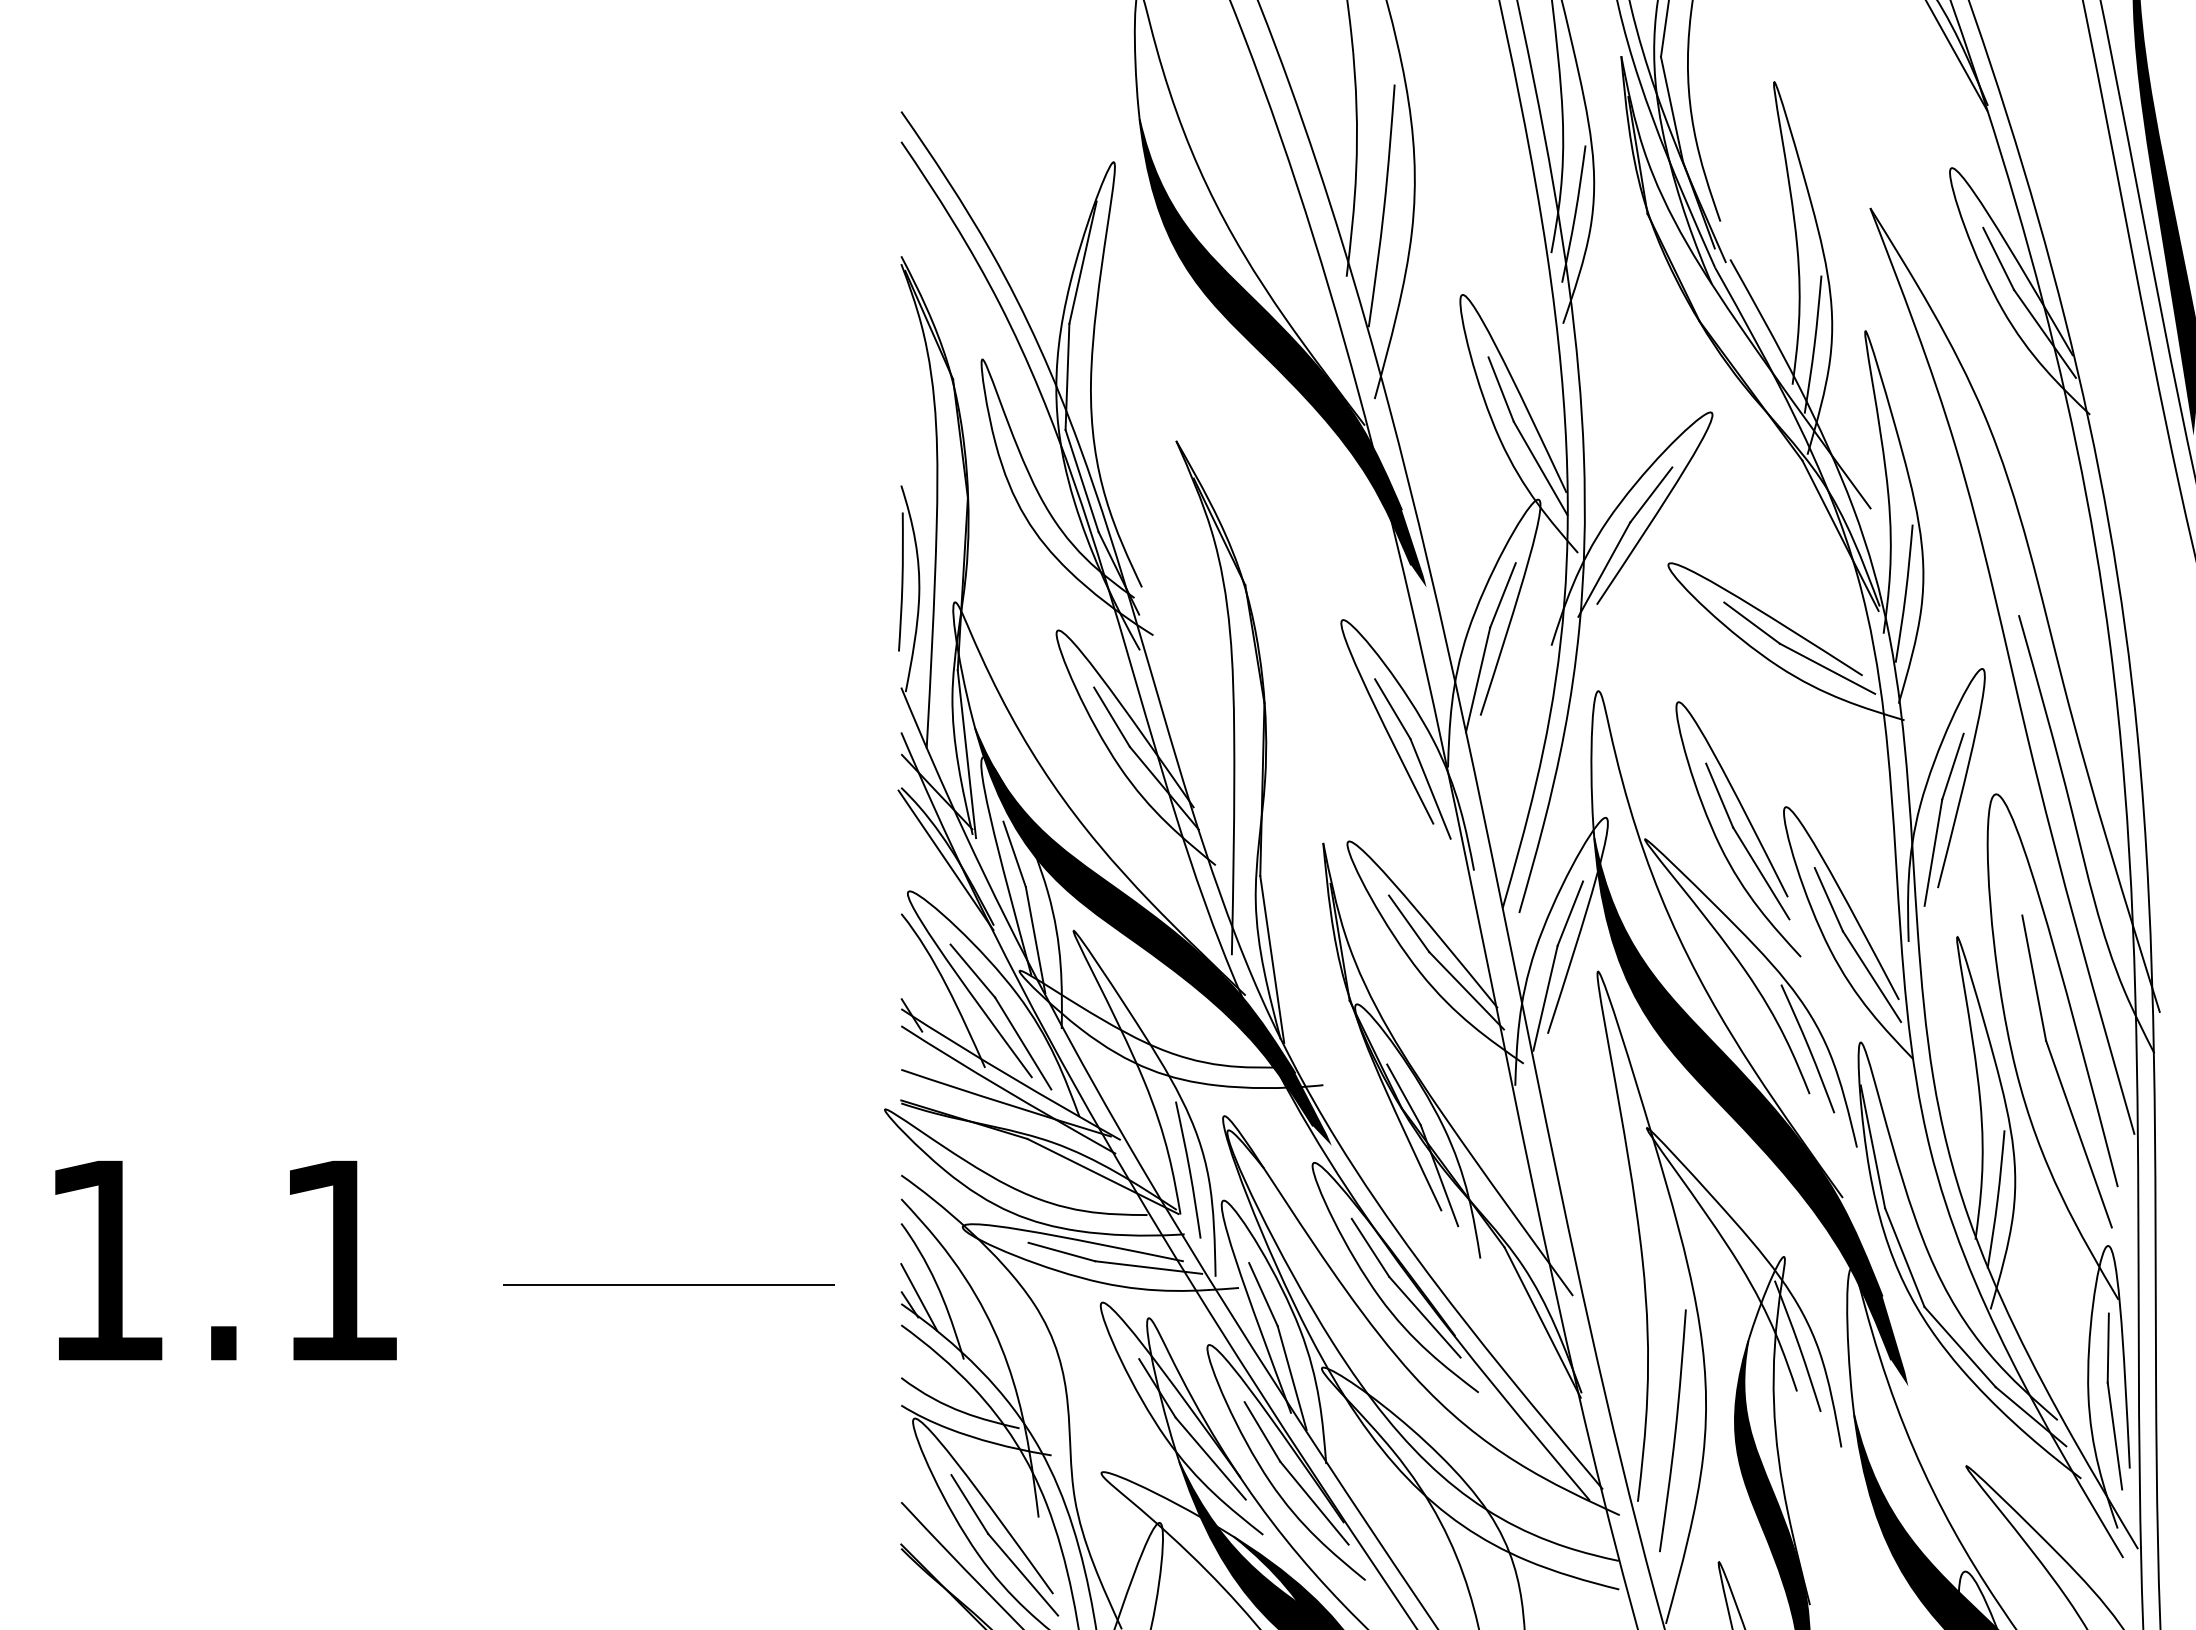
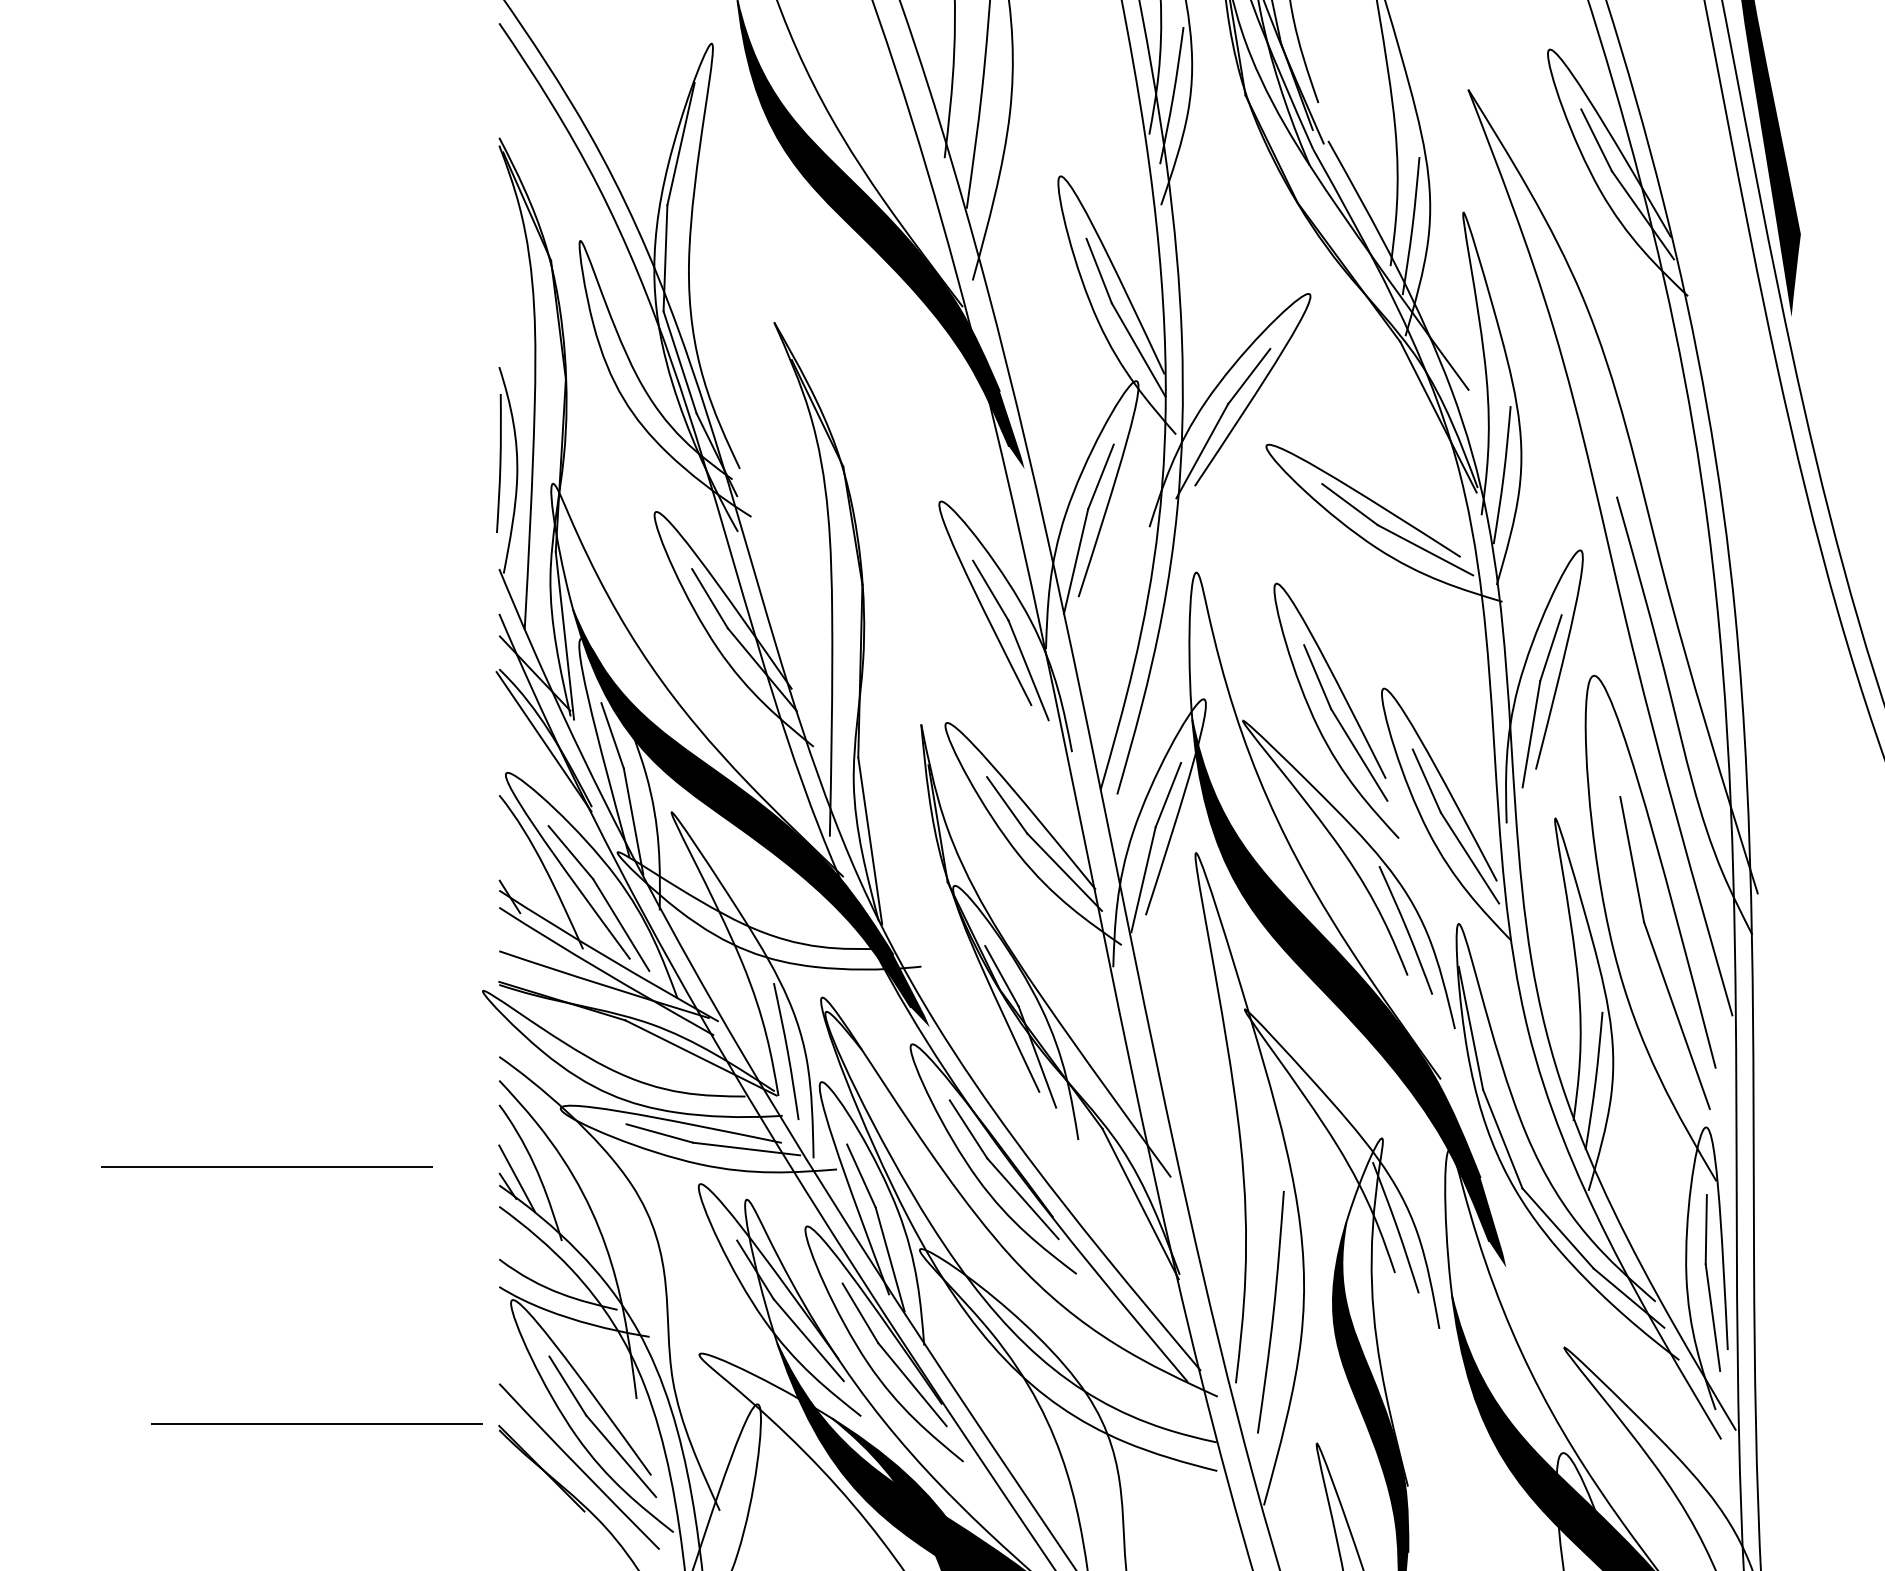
line: (718, 1541) -> (316, 1422), added

